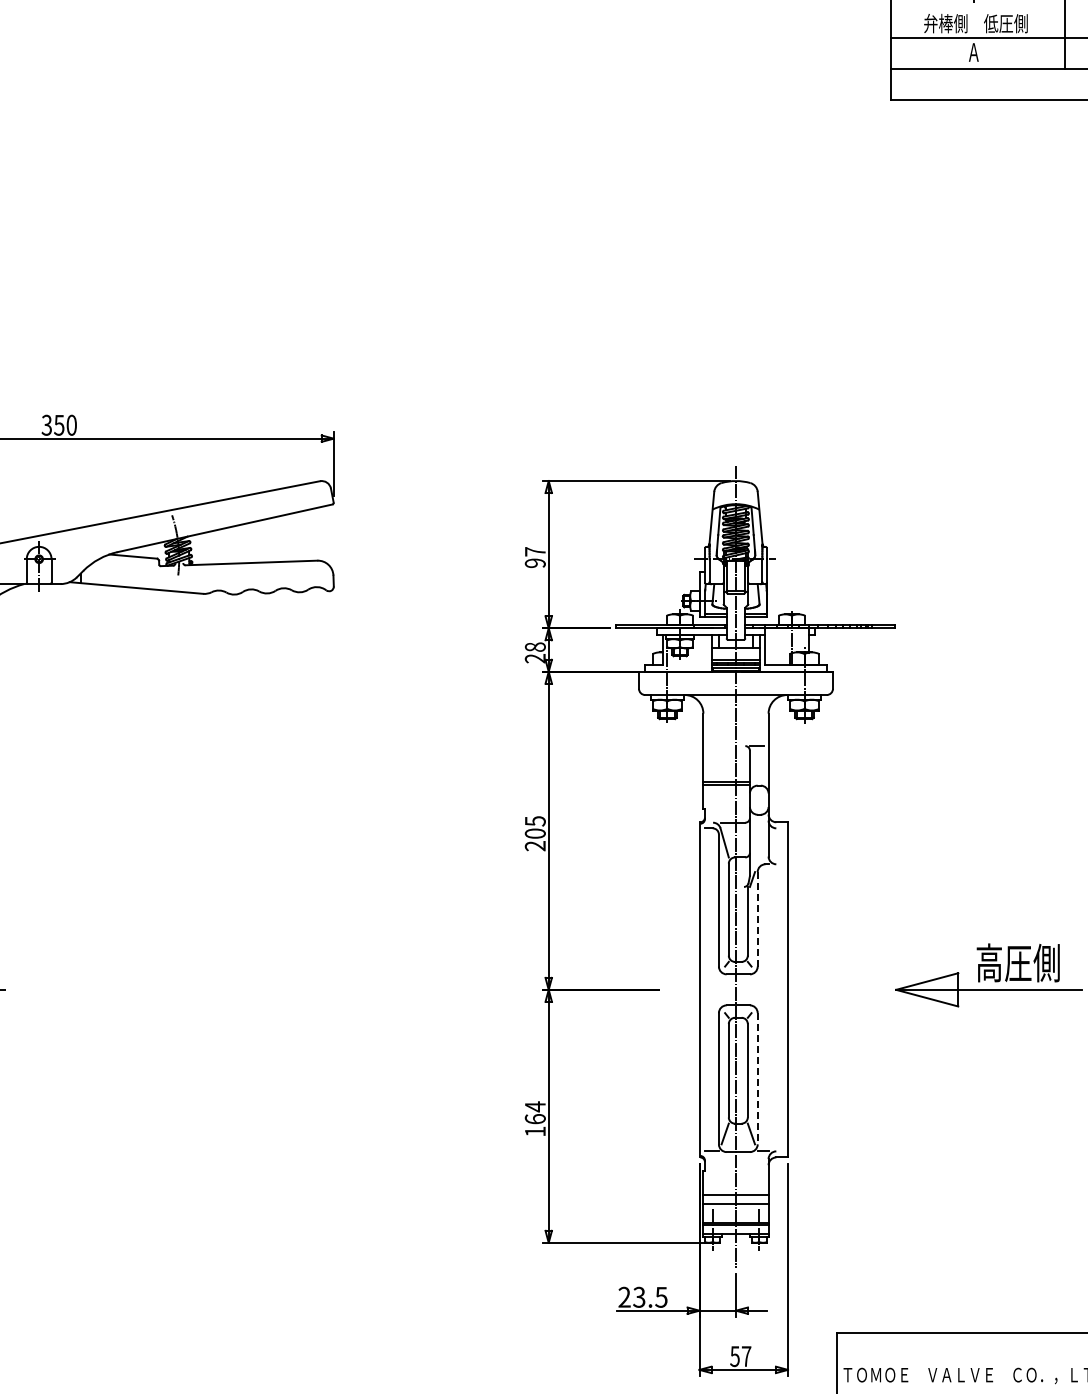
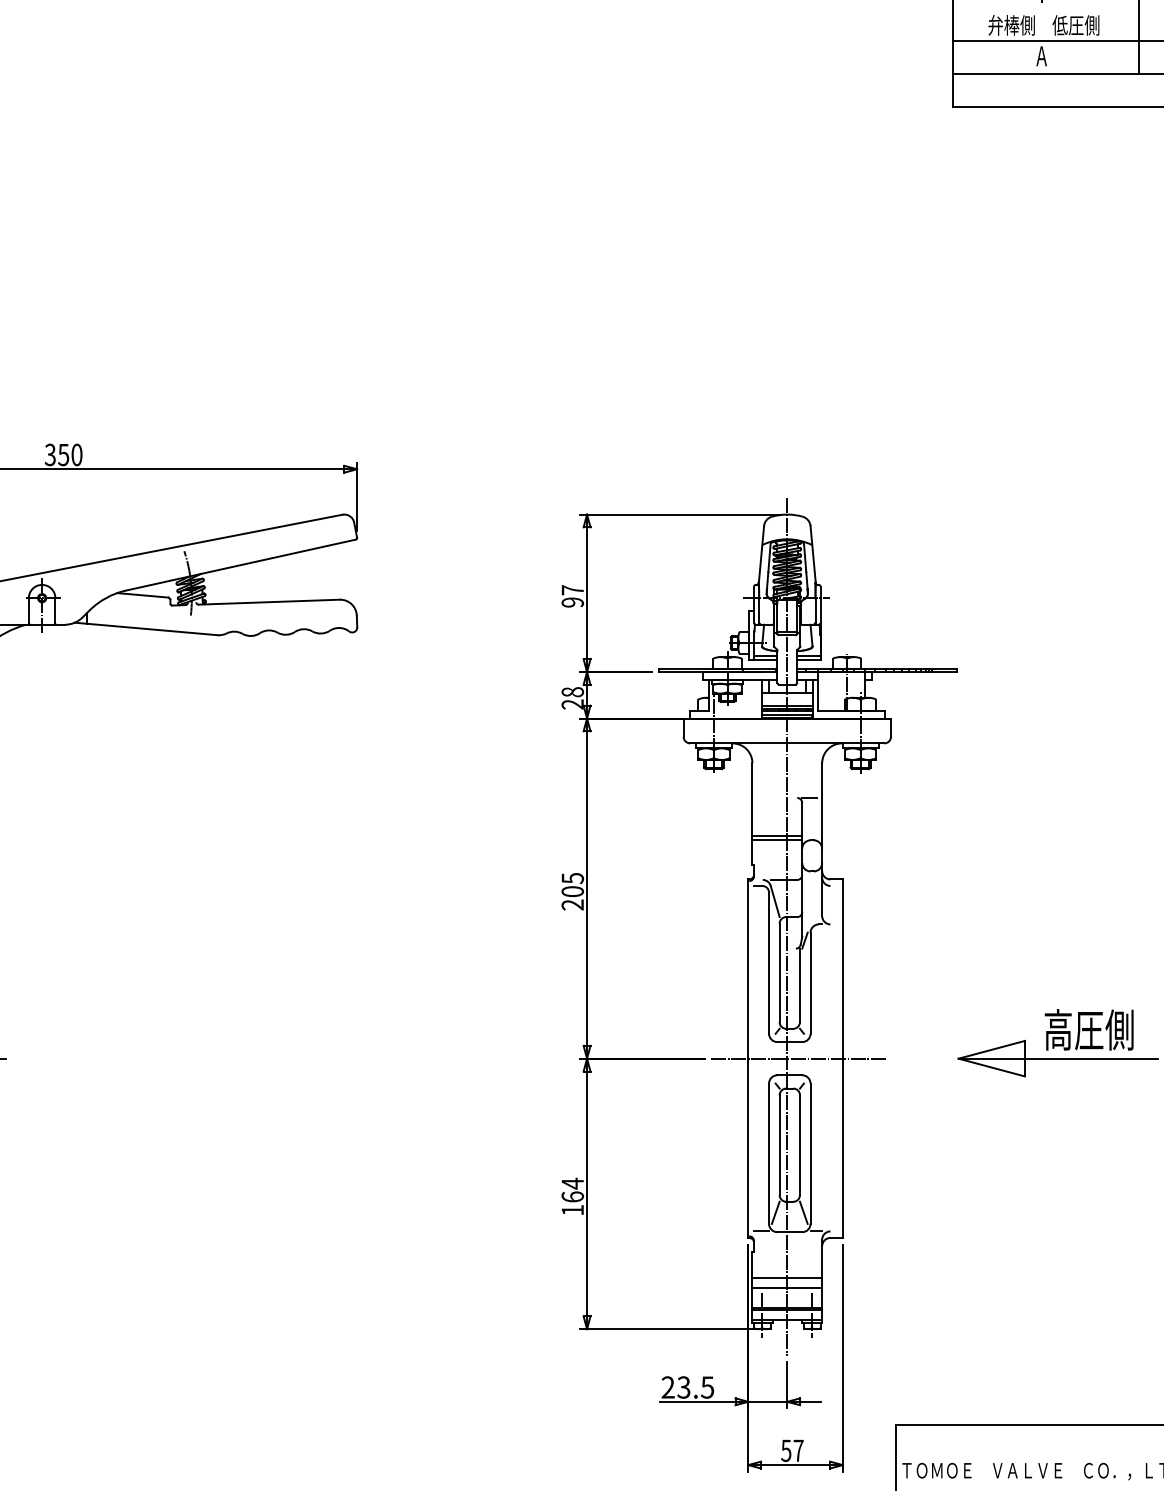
line: (757, 918) -> (810, 982), dashed -> solid
line: (747, 989) -> (799, 1058), added
line: (757, 1078) -> (810, 1153), dashed -> solid

